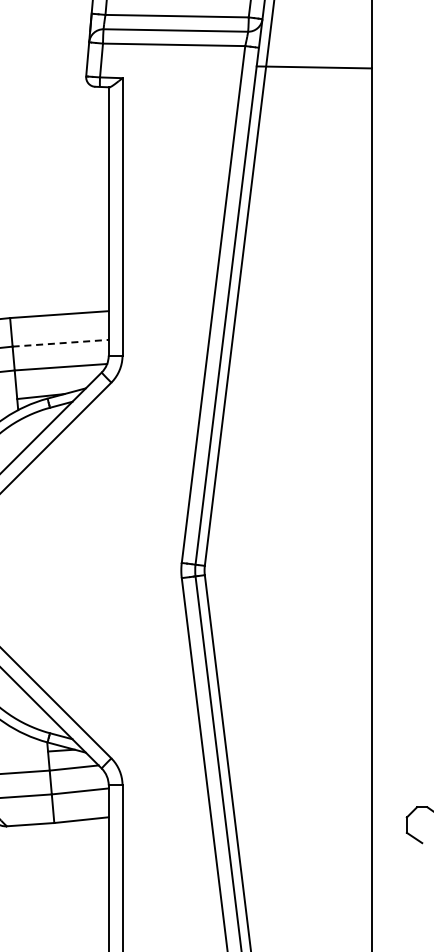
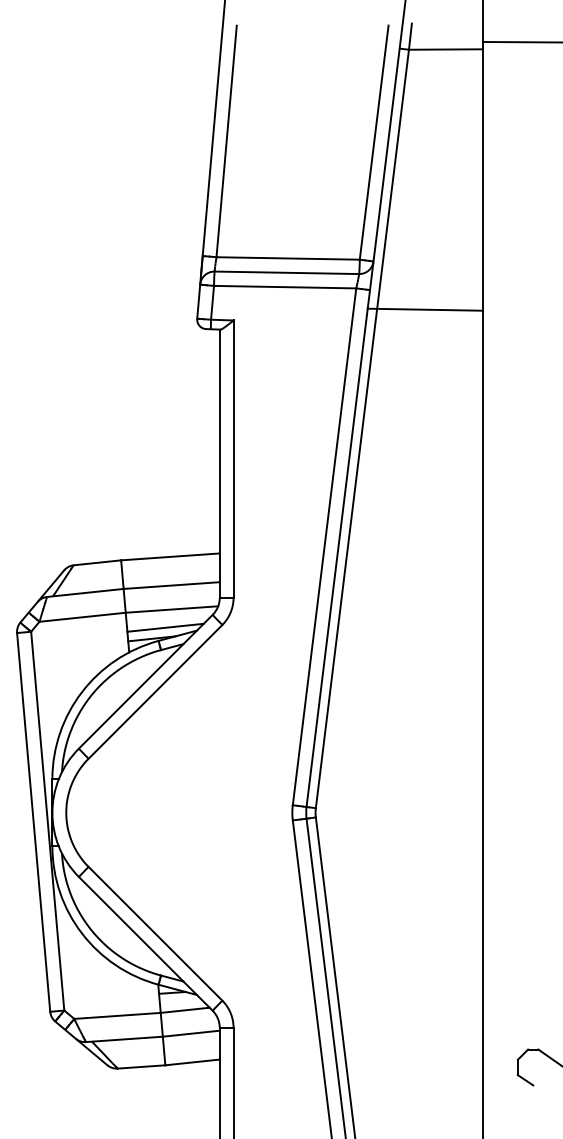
line: (61, 343) -> (172, 585), dashed -> solid
line: (54, 385) -> (165, 627), added

